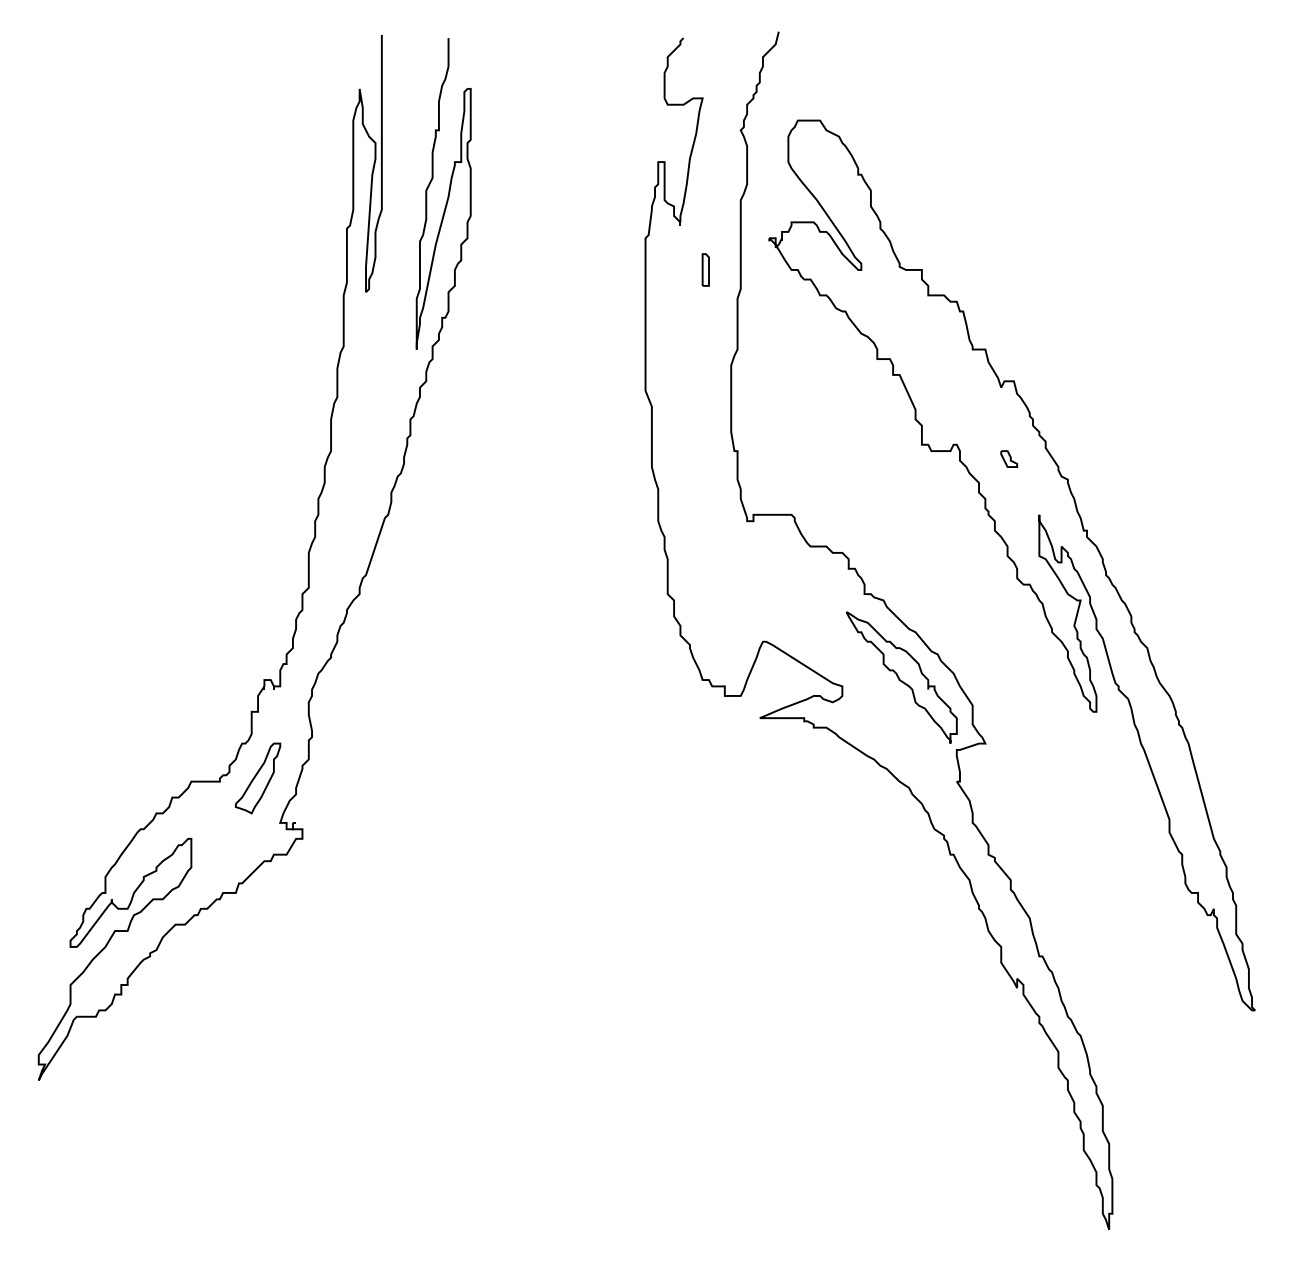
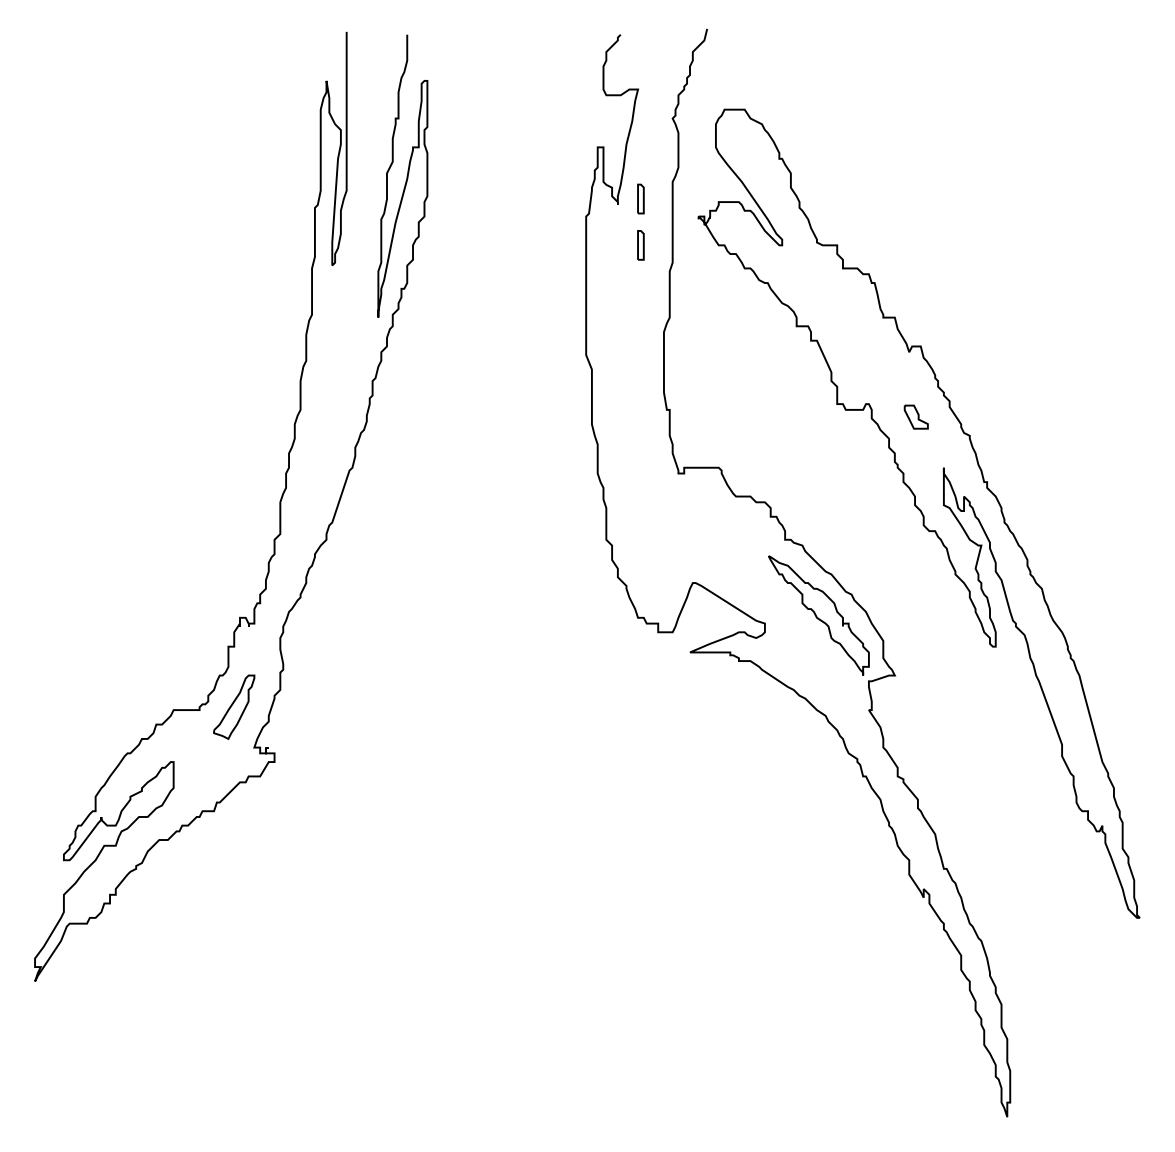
part: (705, 218) -> (640, 198), added
part: (1009, 458) -> (916, 416), size x1.6

